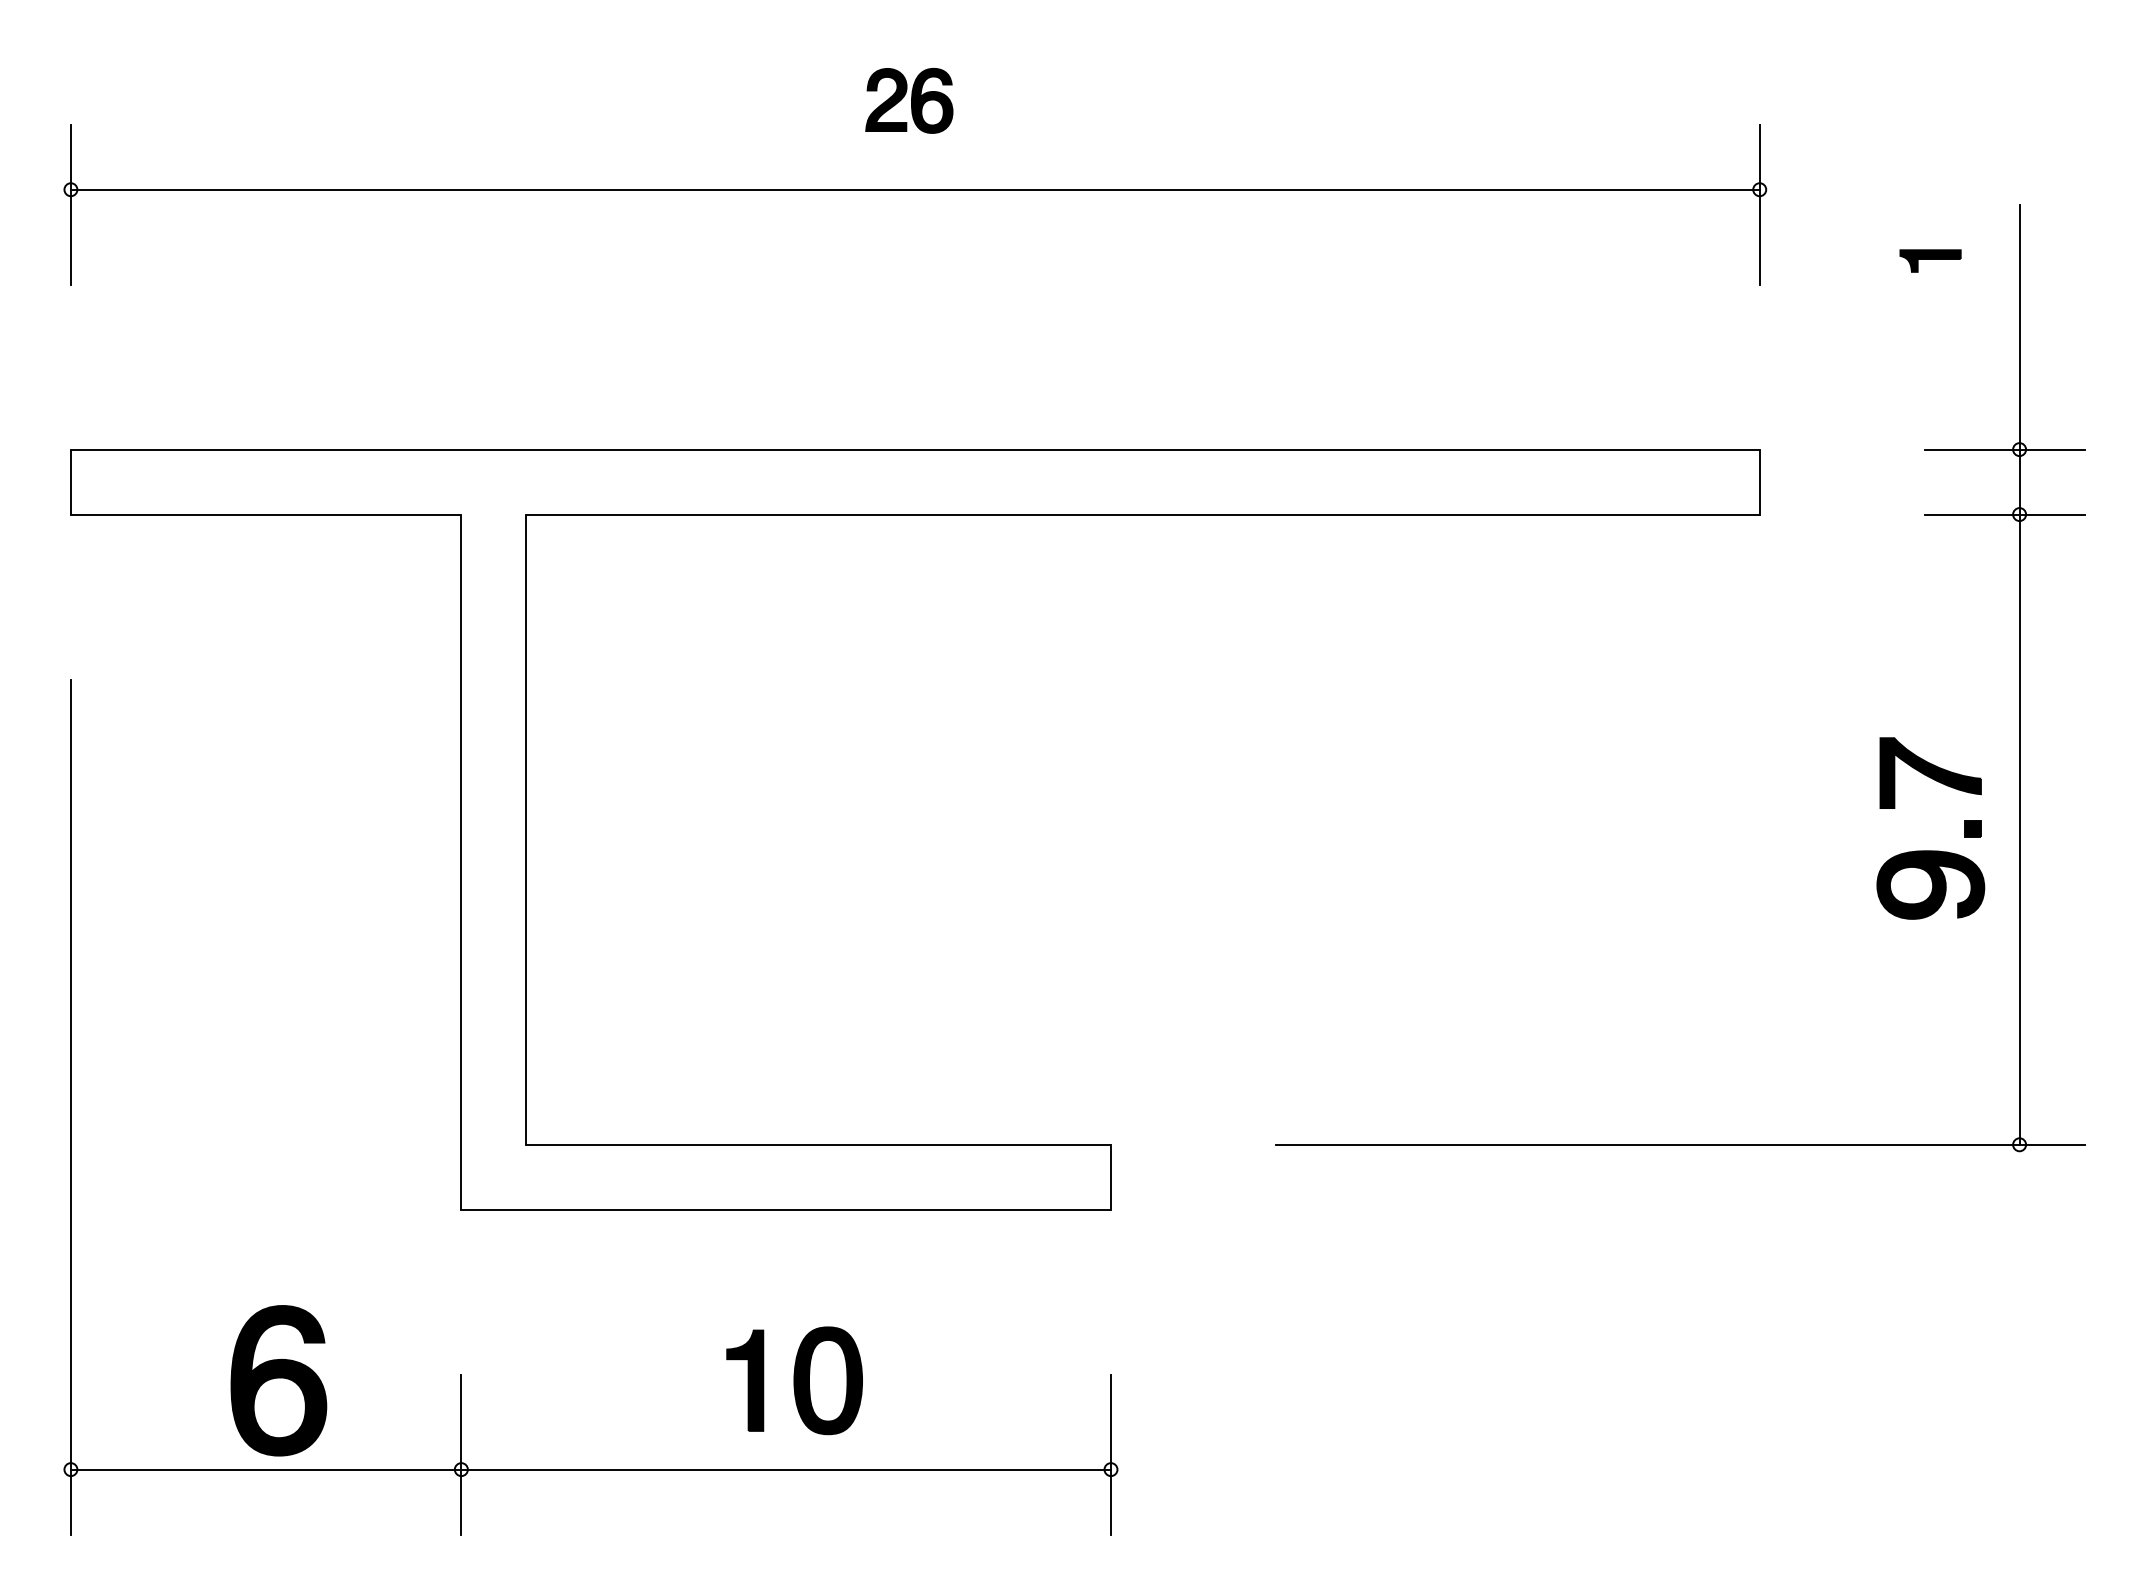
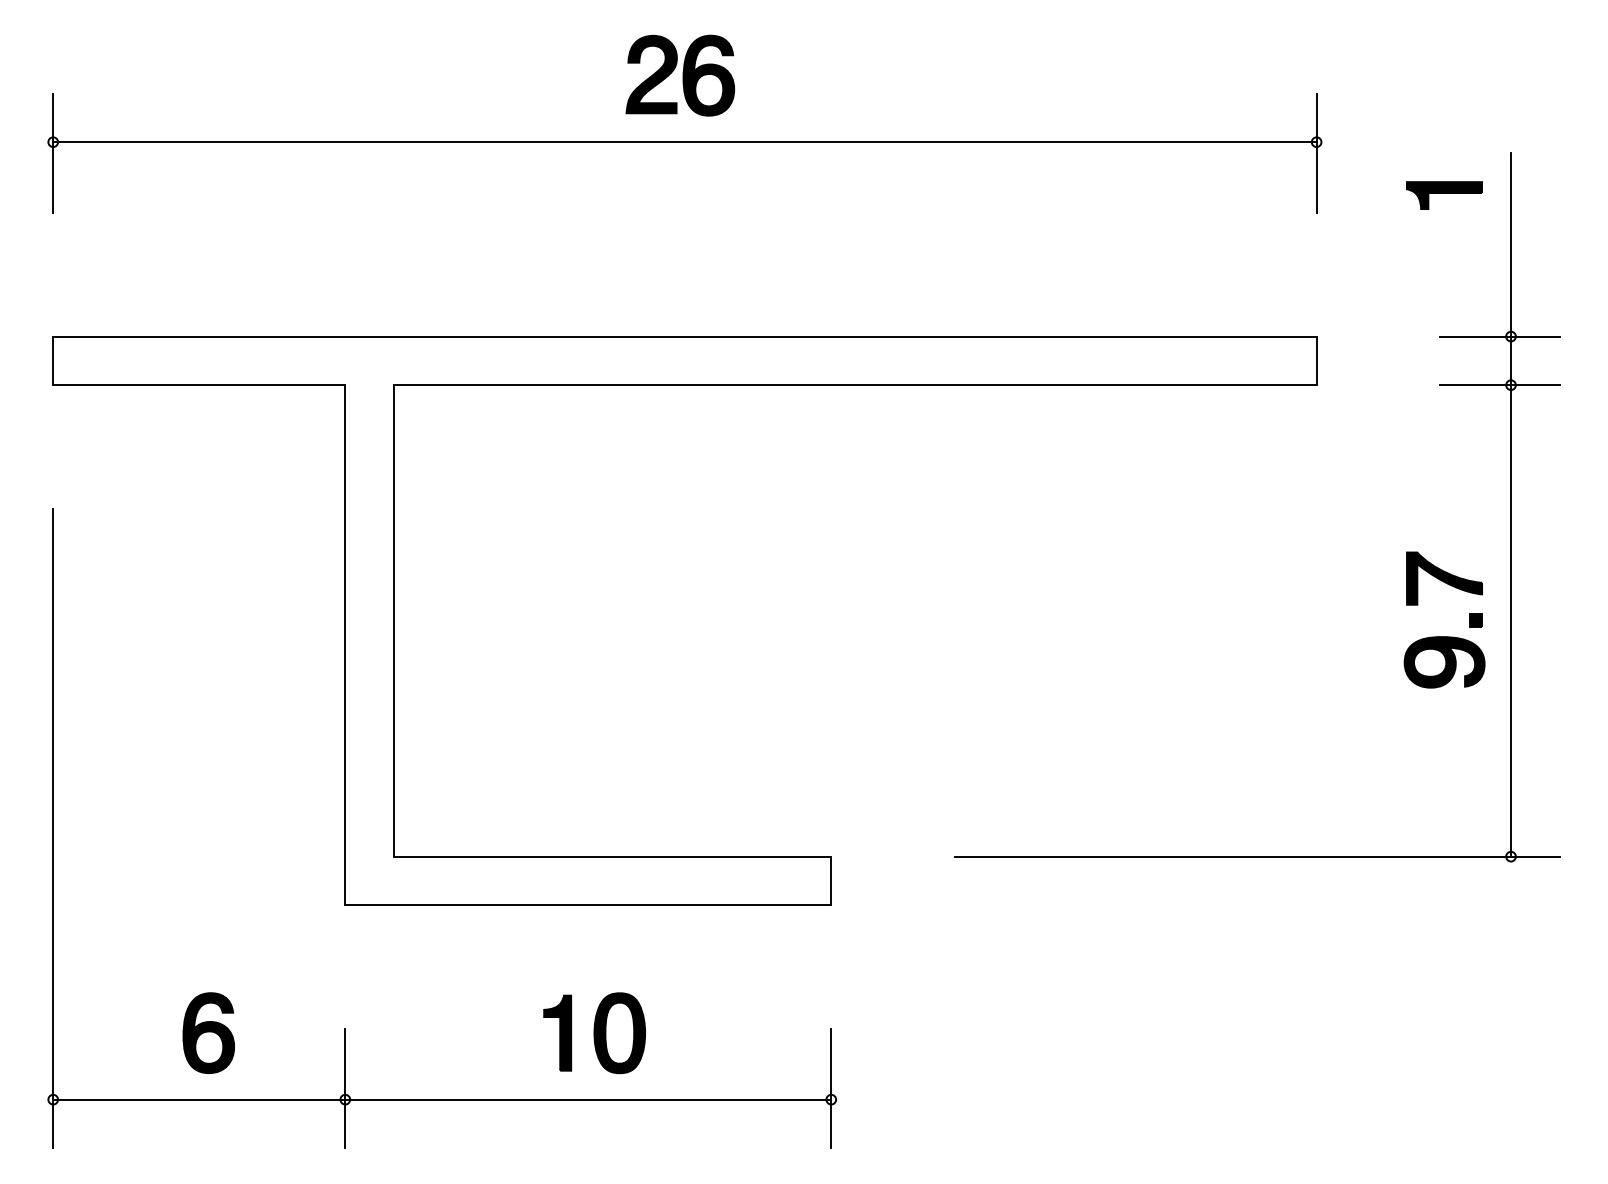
part: (909, 100) -> (680, 75), size x1.67
part: (1930, 260) -> (1444, 195), size x1.67
part: (278, 1380) -> (208, 1033), size x0.71

